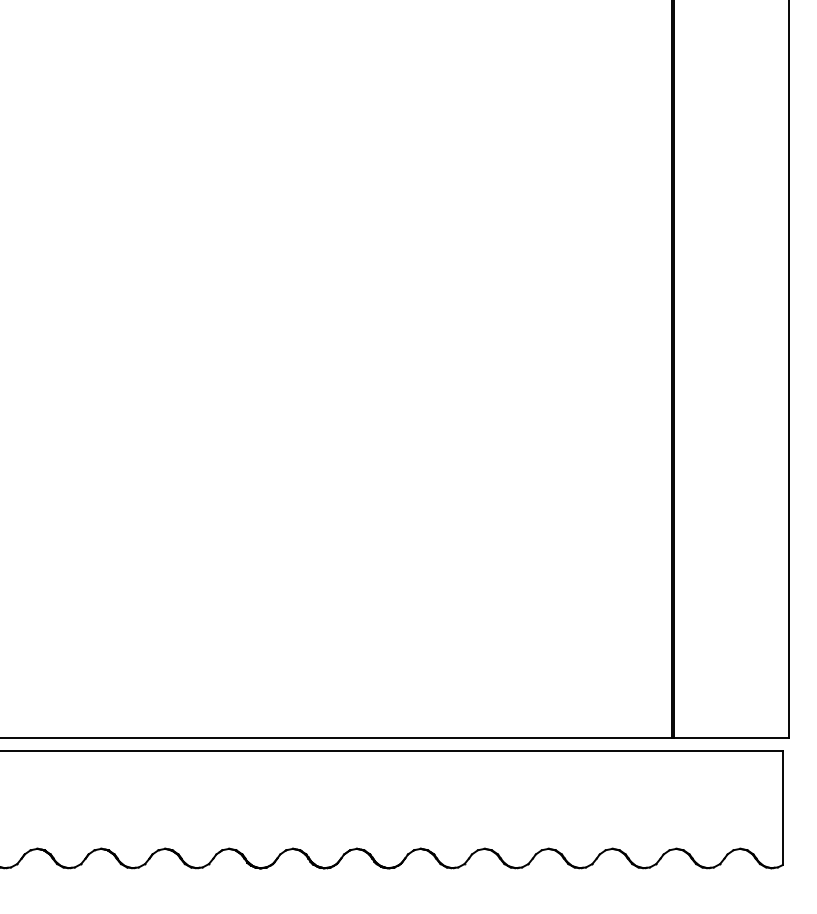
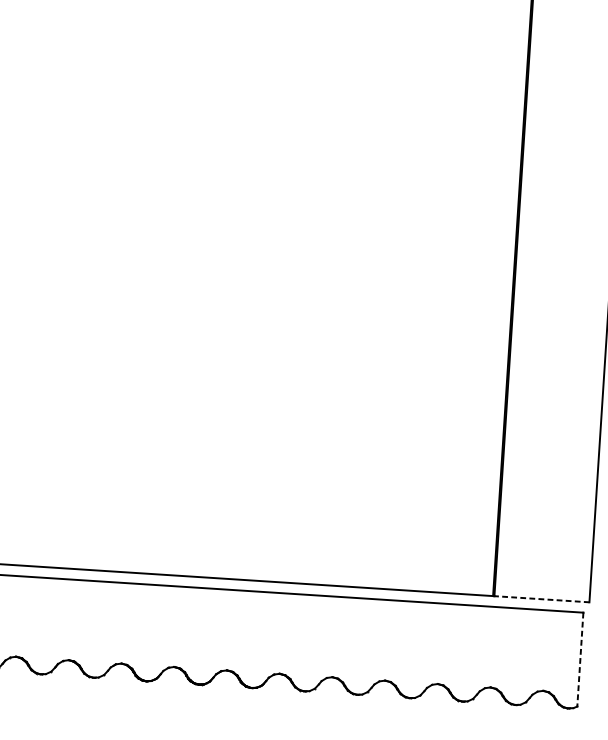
line: (731, 738) -> (541, 599), solid -> dashed
line: (782, 808) -> (580, 659), solid -> dashed

